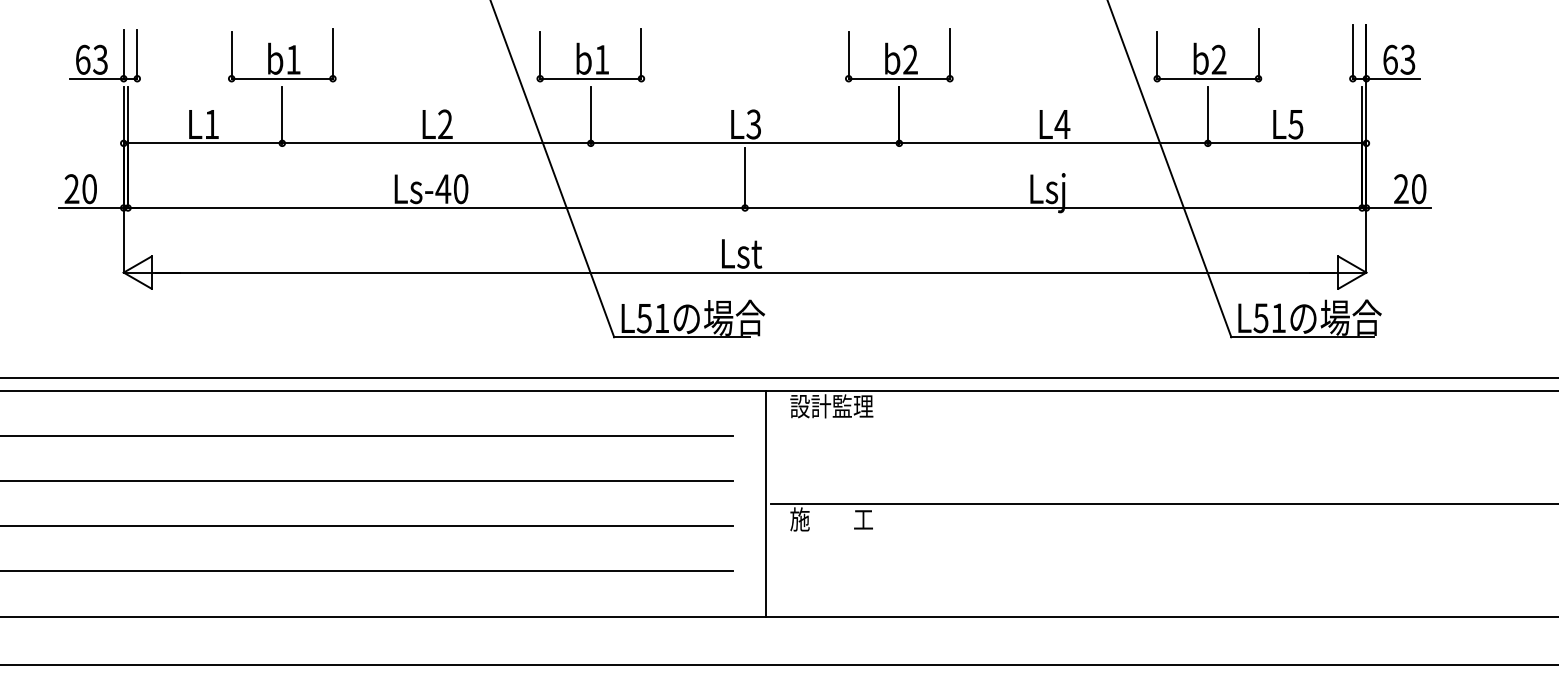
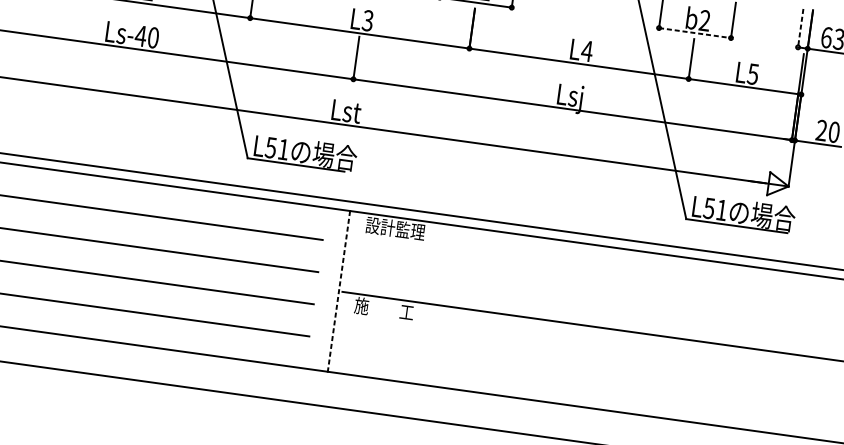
line: (1352, 52) -> (800, 28), solid -> dashed
line: (1207, 78) -> (694, 32), solid -> dashed
line: (765, 504) -> (338, 291), solid -> dashed

